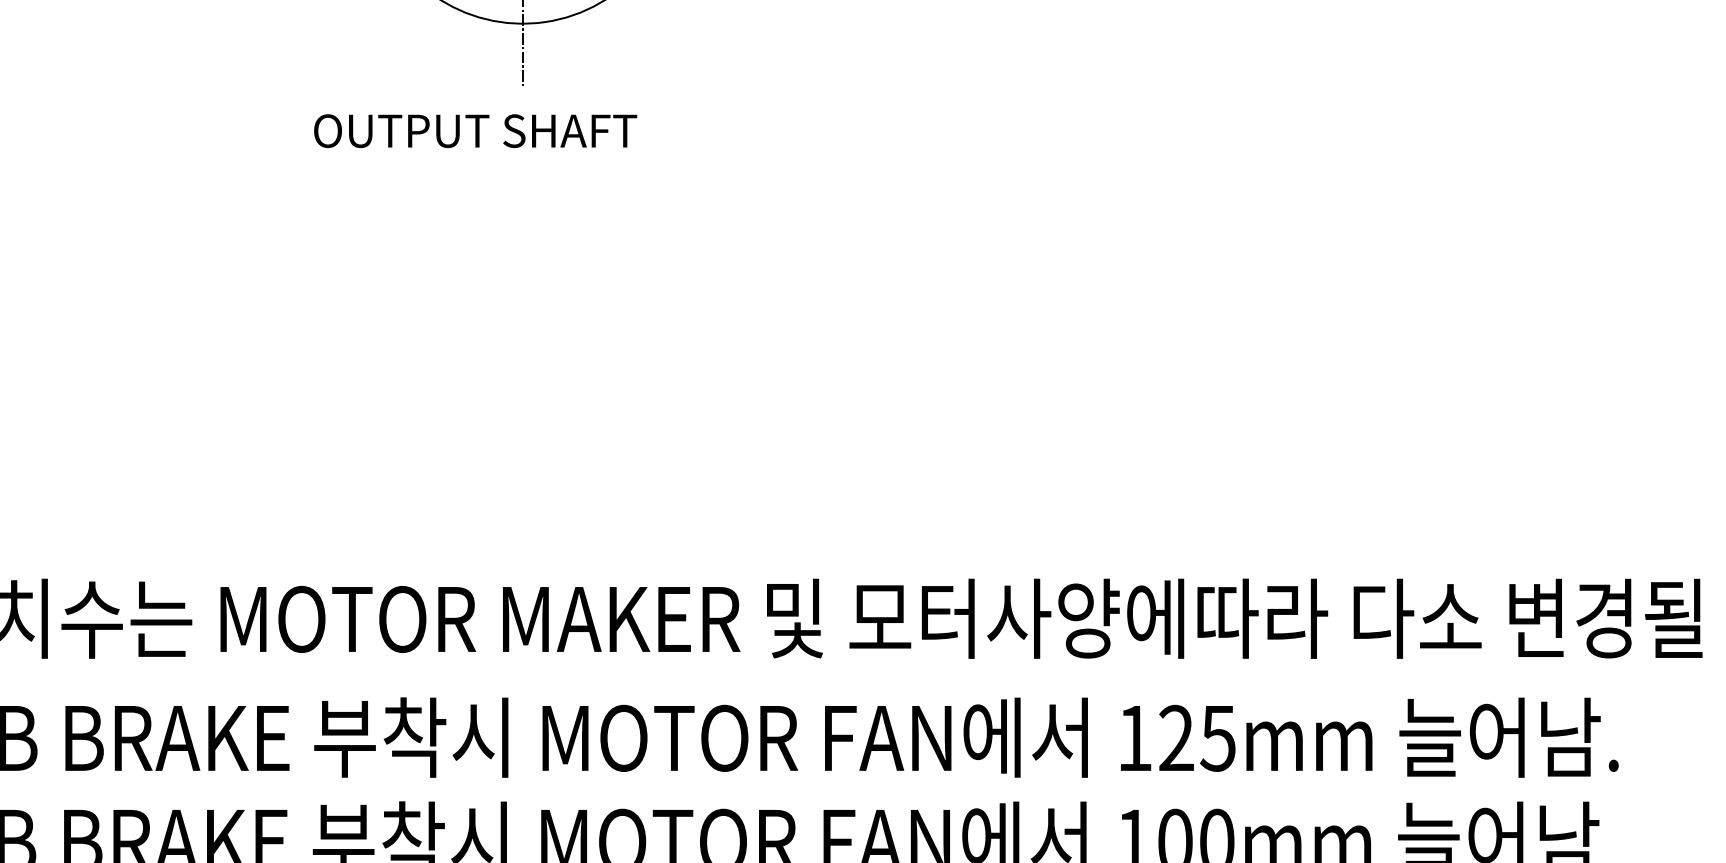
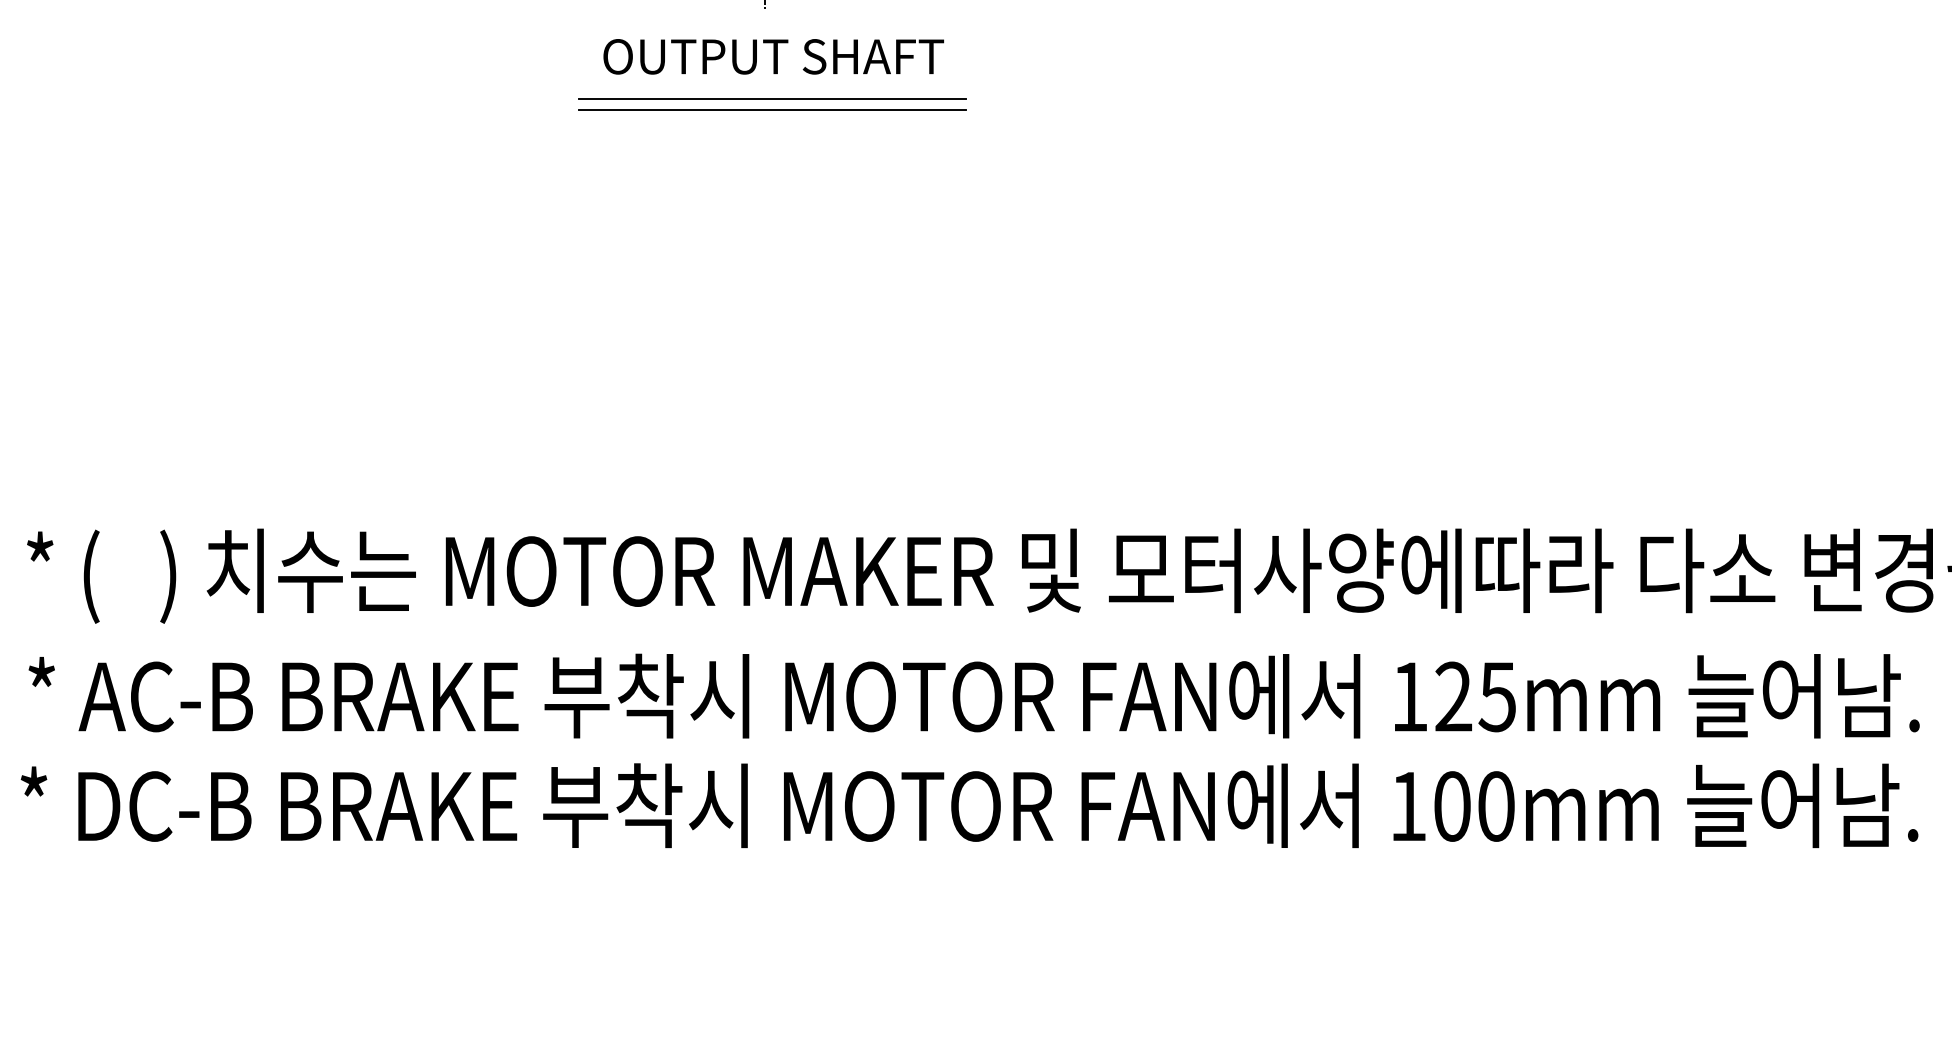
text: (475, 130) -> (773, 56), moved
line: (530, 170) -> (772, 98), added
line: (530, 182) -> (772, 110), added

